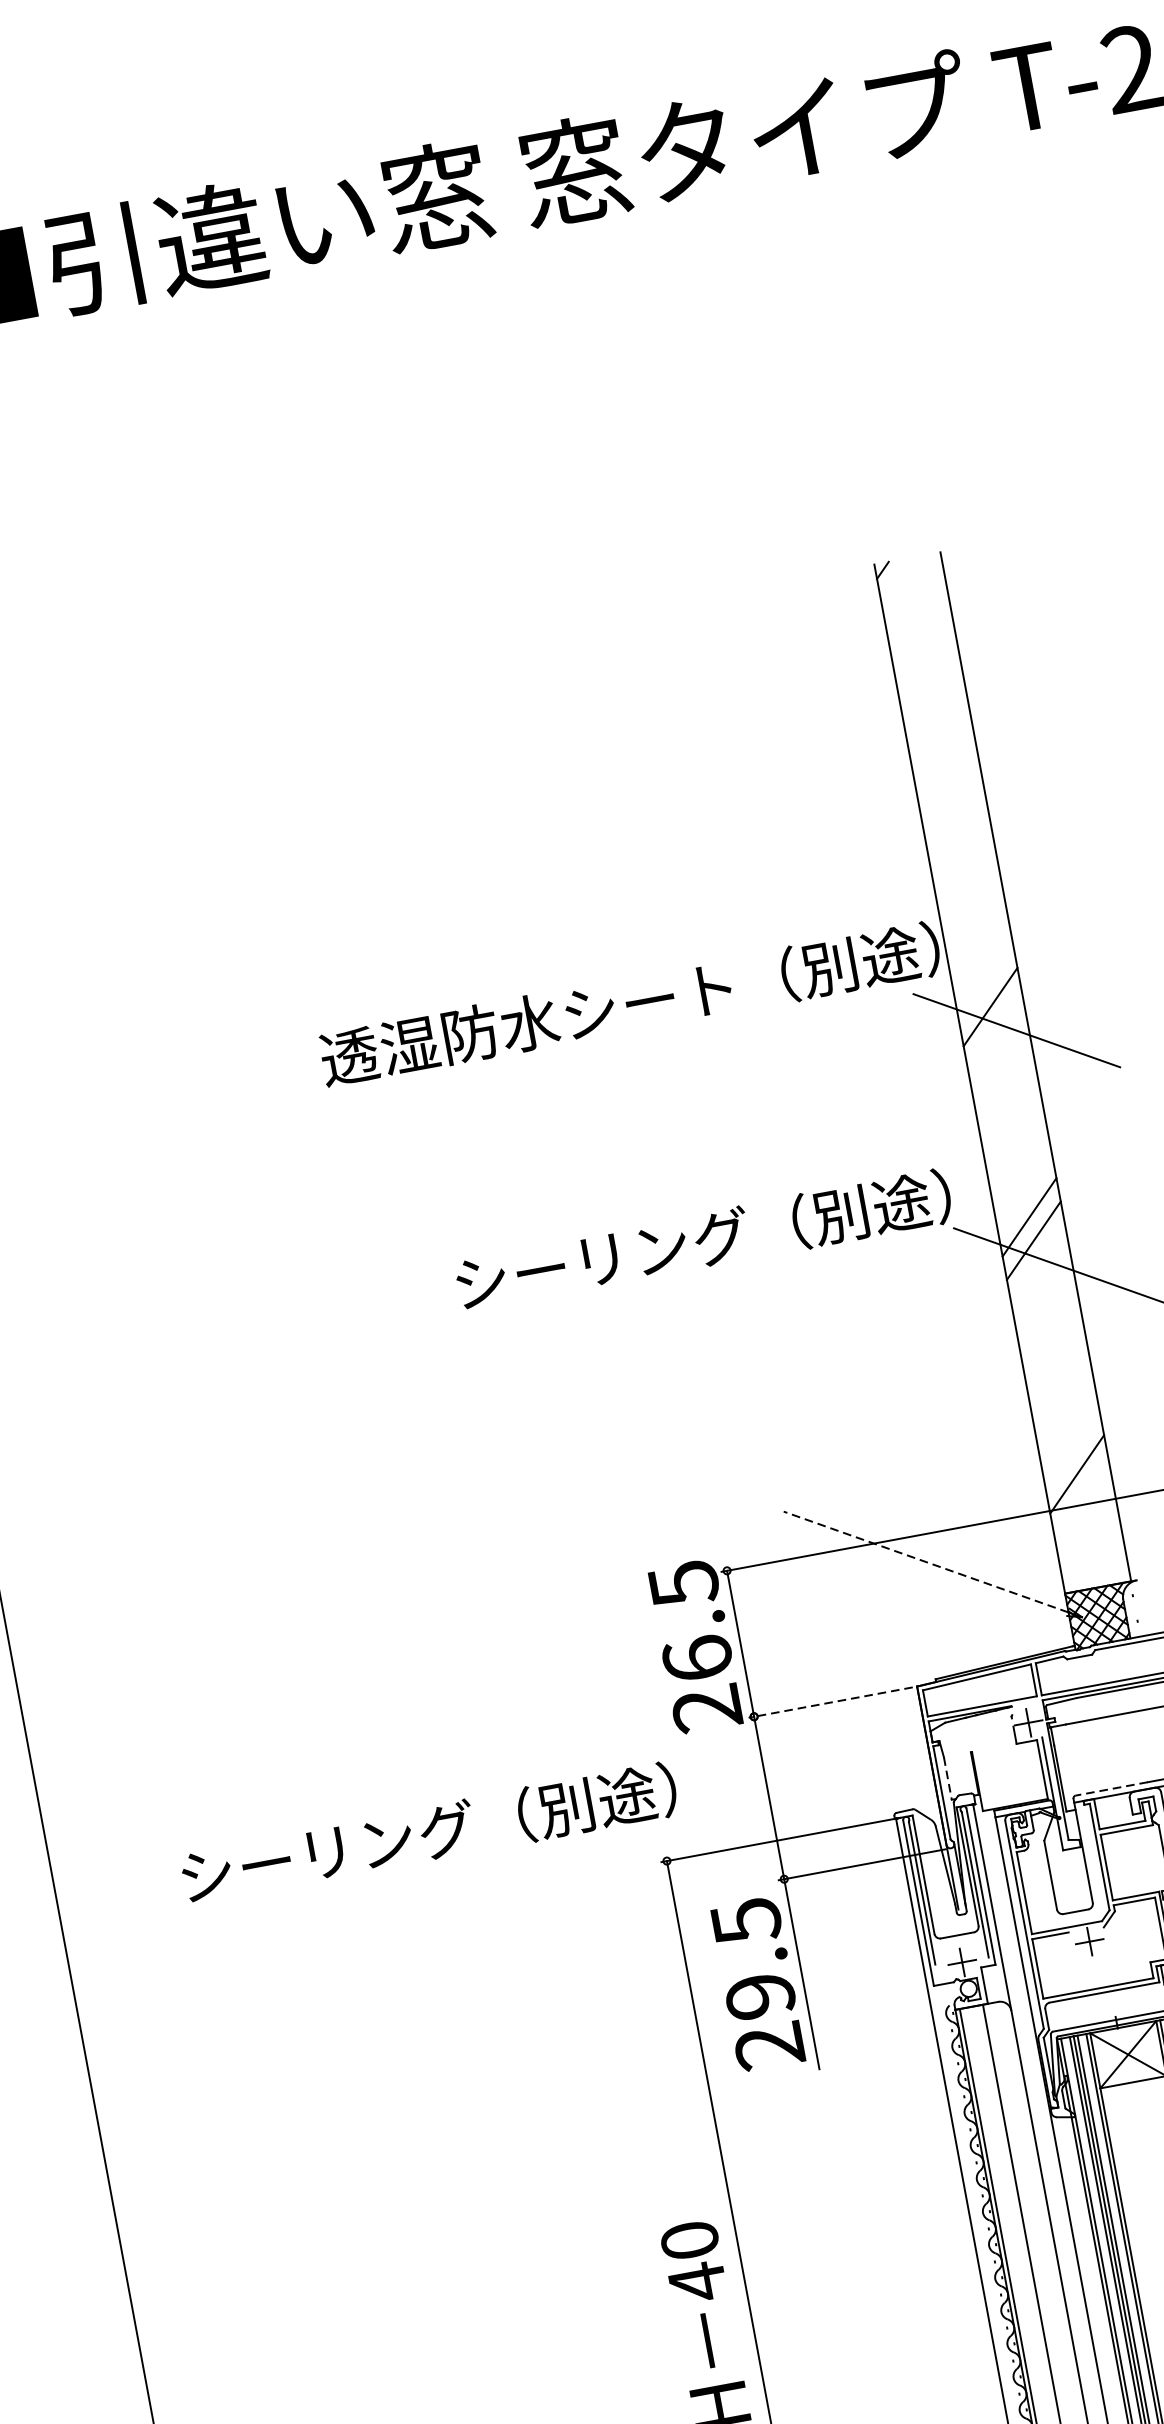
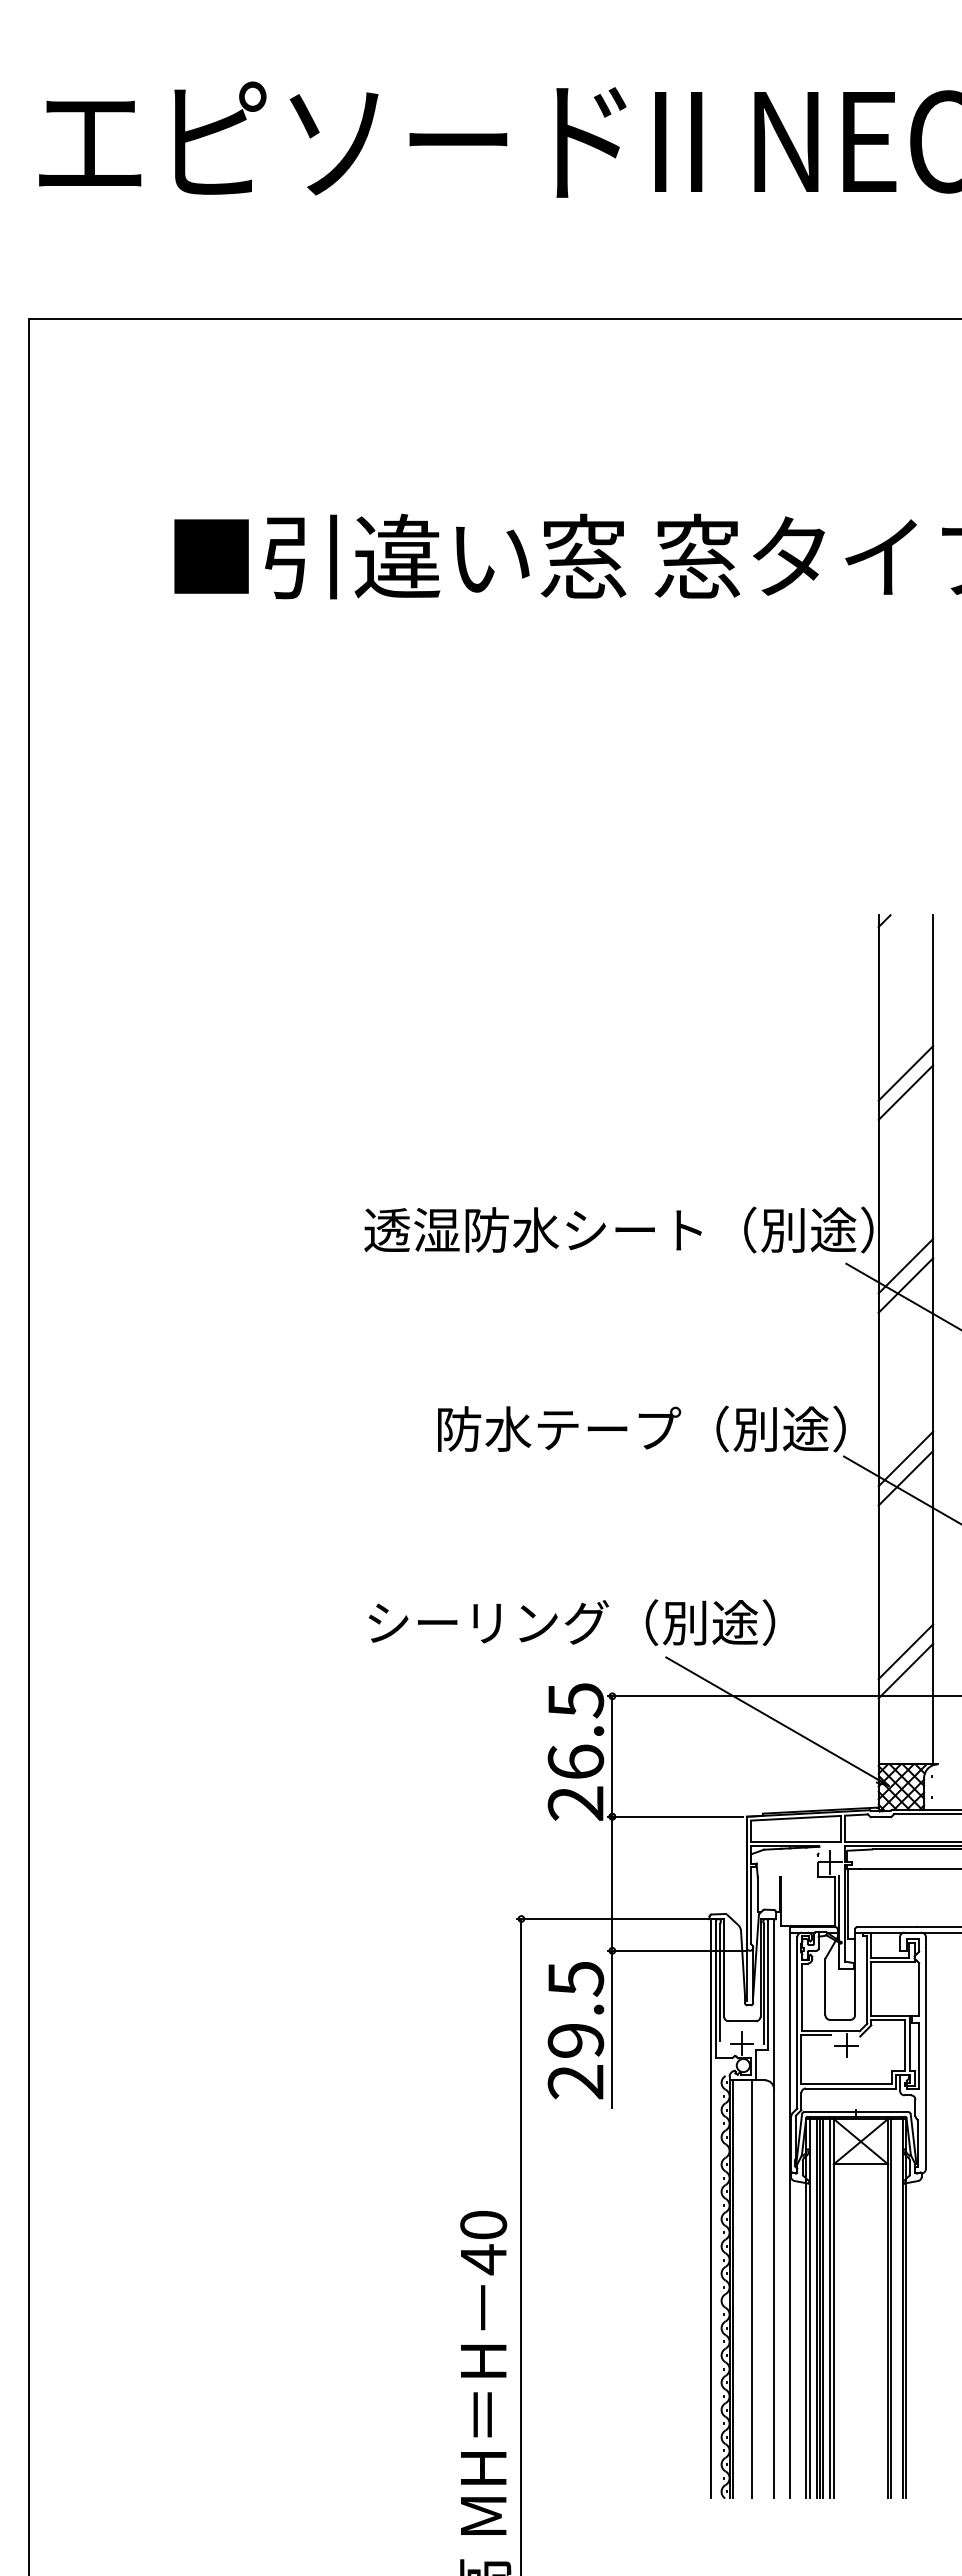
line: (942, 750) -> (905, 1073), added
line: (946, 773) -> (905, 1092), added
line: (985, 982) -> (905, 1265), added
text: (602, 1258) -> (559, 1428), シーリング（別途） -> 防水テープ（別途）
line: (1072, 1450) -> (905, 1651), added
line: (926, 1561) -> (772, 1718), dashed -> solid
line: (830, 1702) -> (675, 1816), dashed -> solid
line: (947, 1779) -> (757, 1895), dashed -> solid
line: (1112, 1789) -> (887, 1927), dashed -> solid
text: (428, 1833) -> (571, 1622), moved

